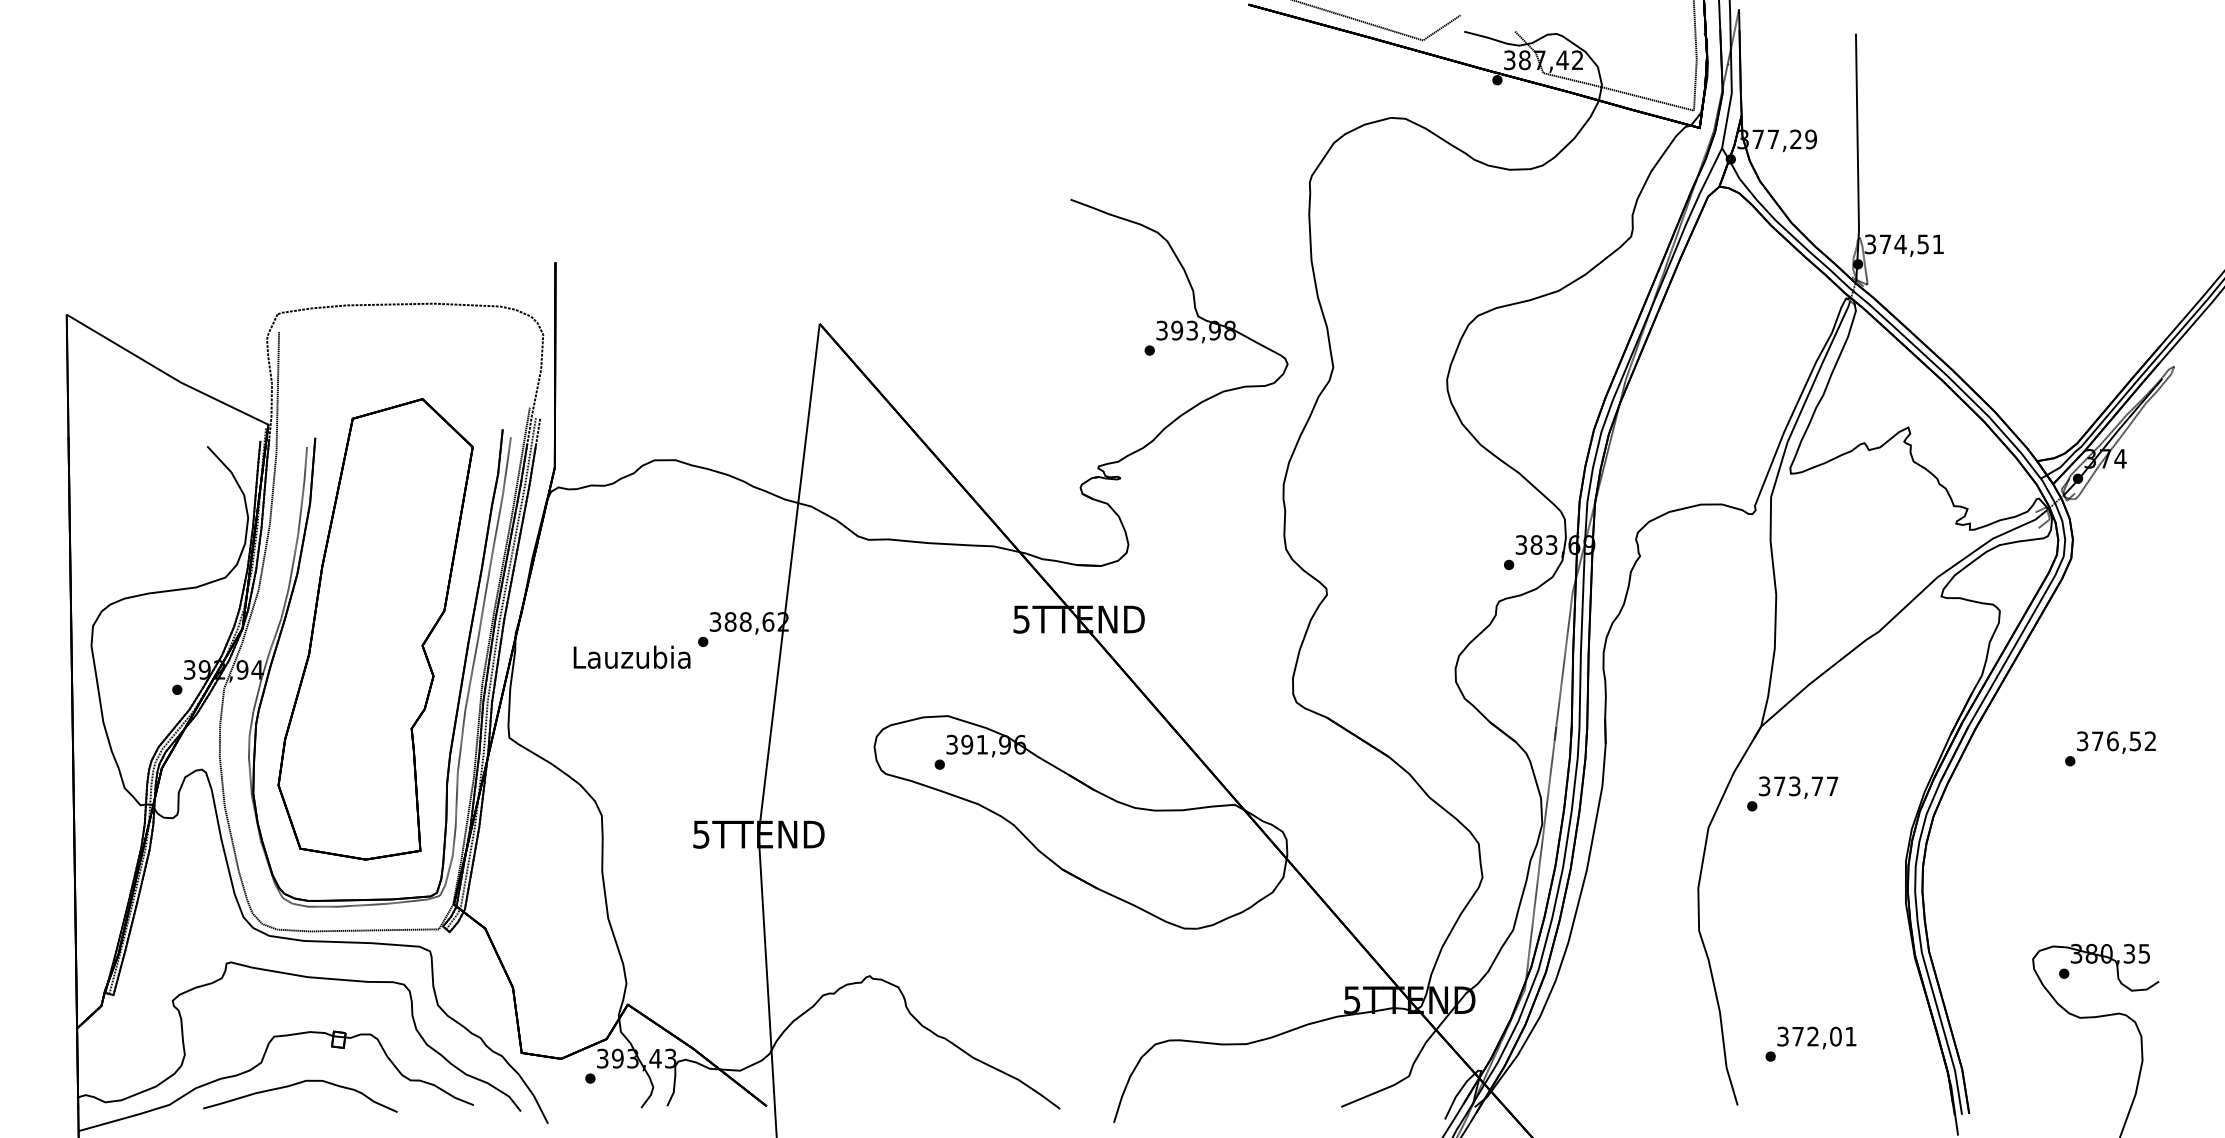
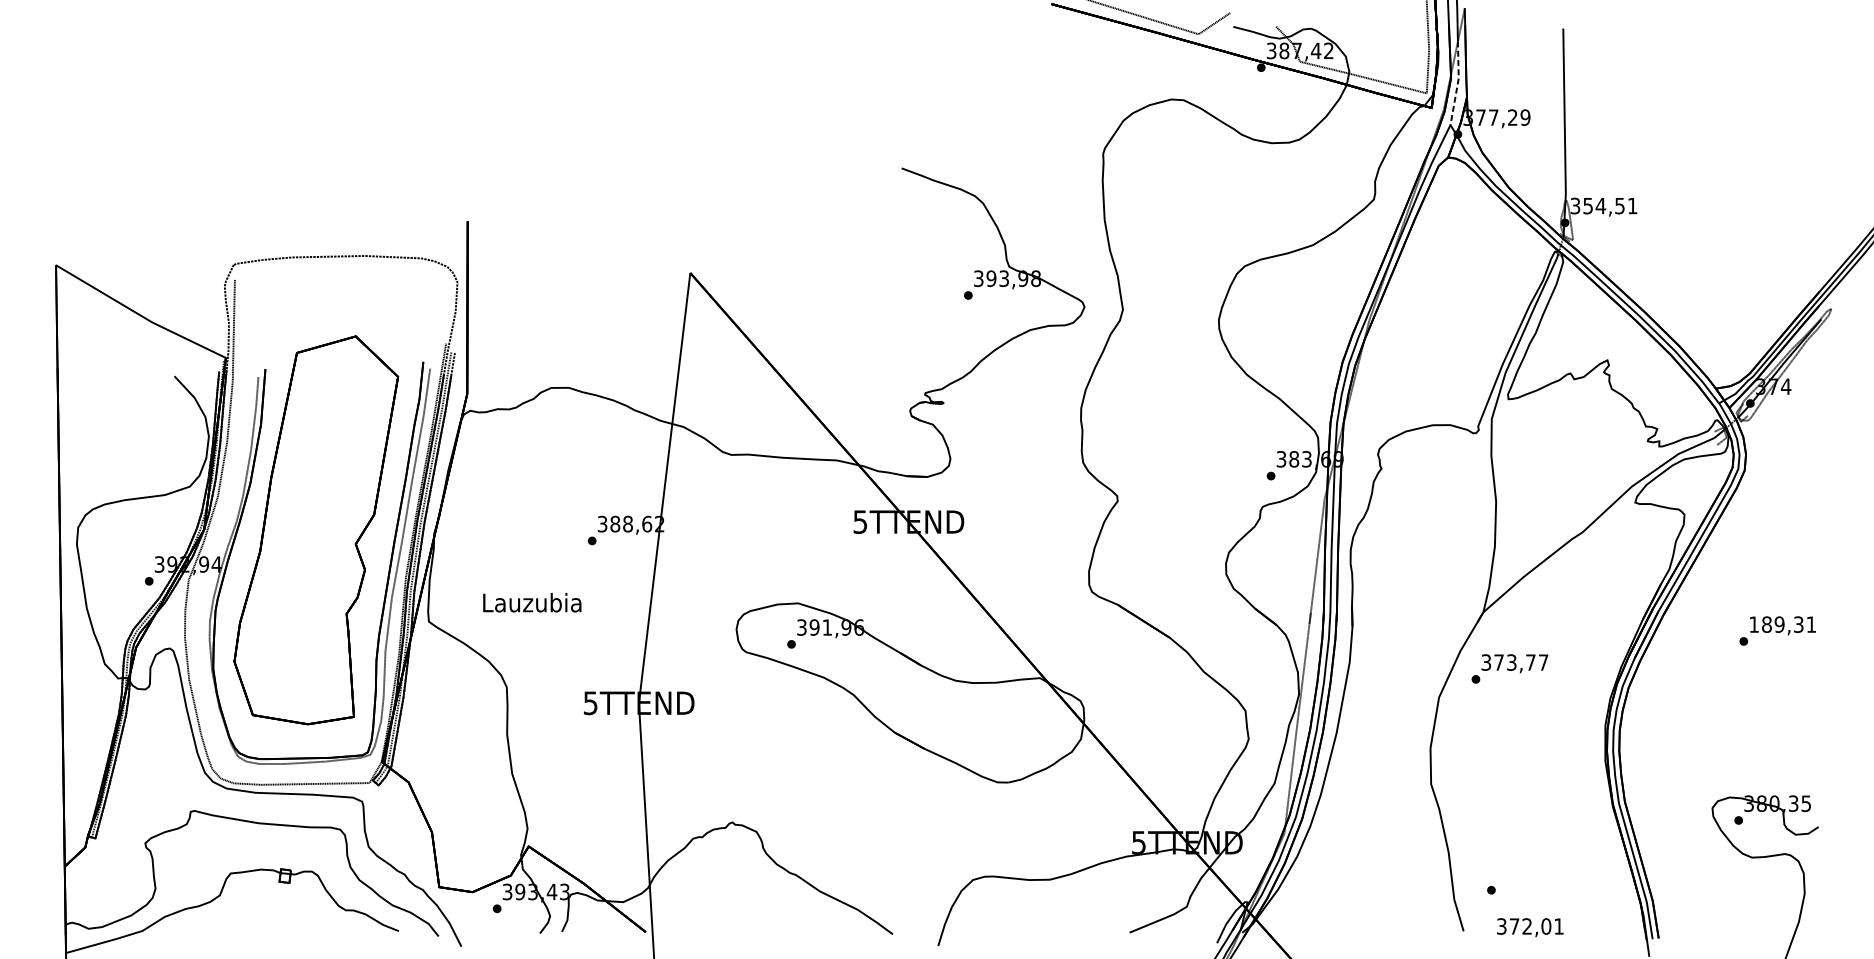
line: (1730, 98) -> (1457, 83), solid -> dashed
text: (1885, 244) -> (1588, 206), 374,51 -> 354,51
text: (631, 656) -> (531, 602), moved
text: (2116, 741) -> (1782, 624), 376,52 -> 189,31
text: (1816, 1037) -> (1530, 927), moved
part: (298, 1084) -> (251, 913), removed

